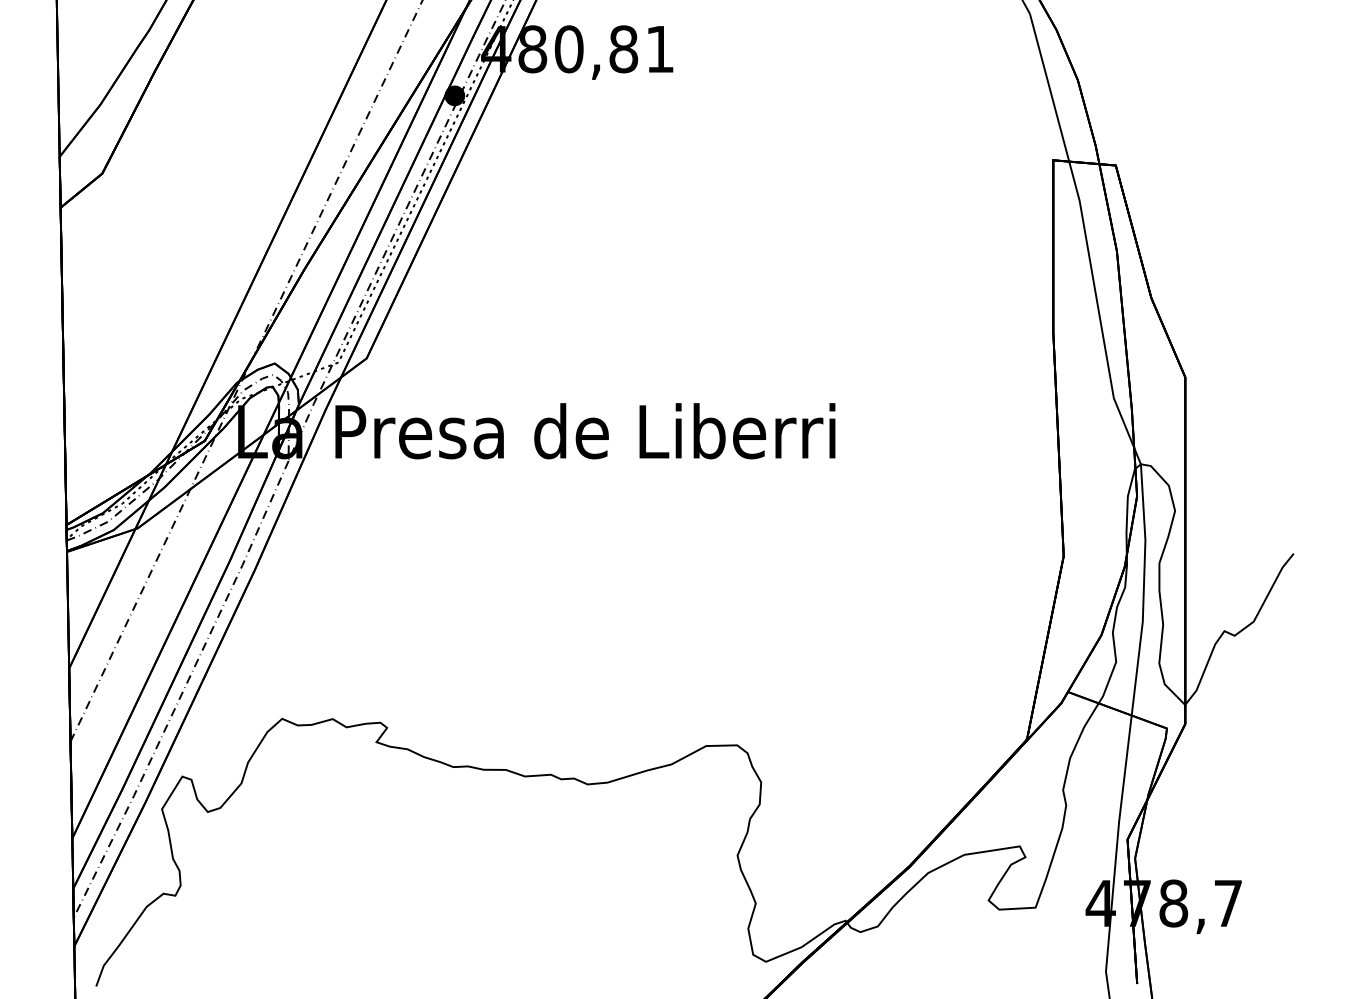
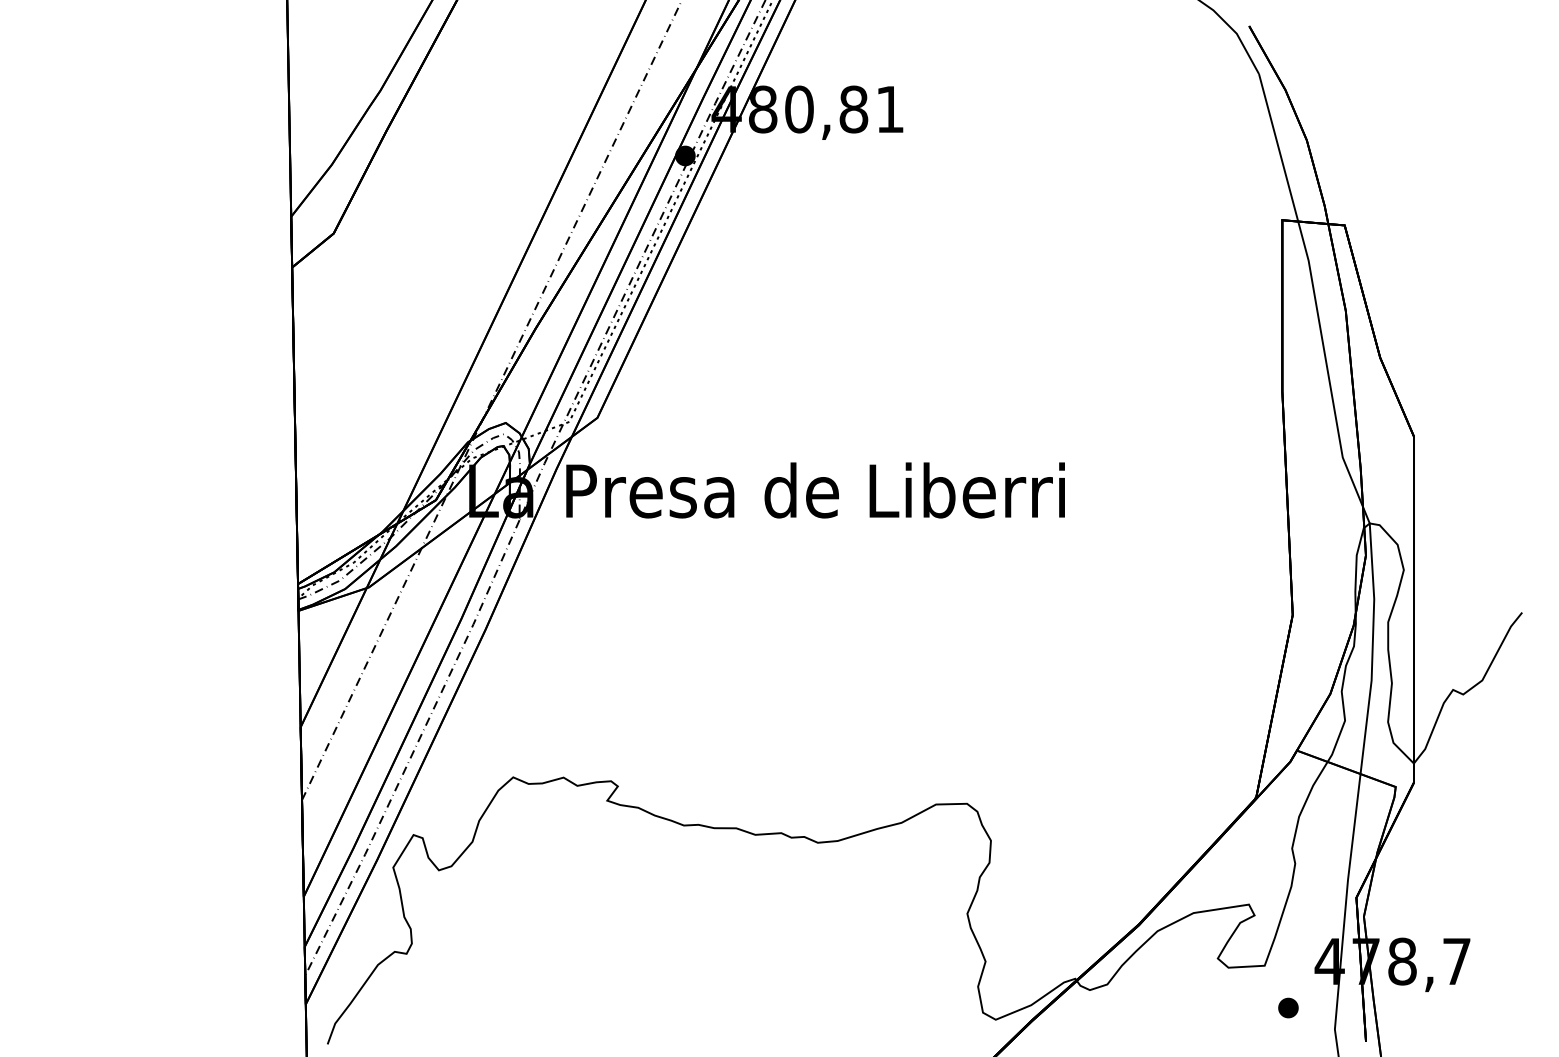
part: (1059, 949) -> (1288, 1007), added

